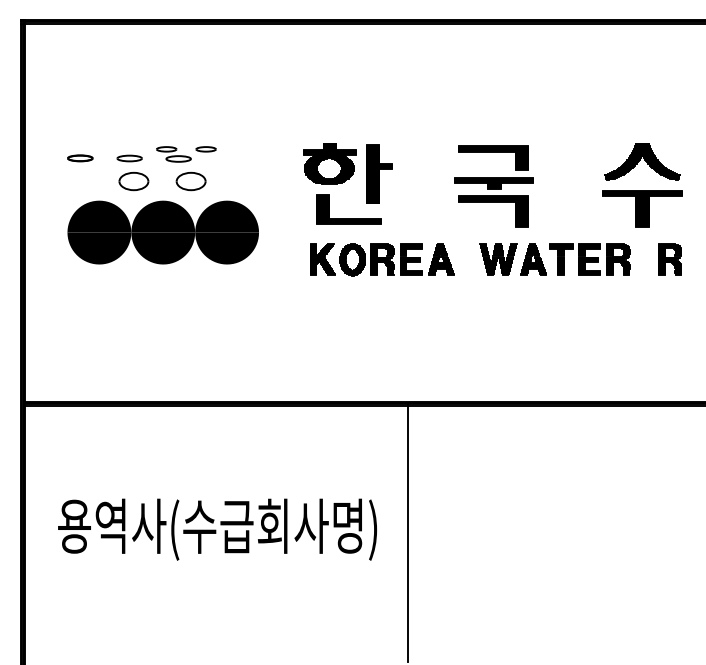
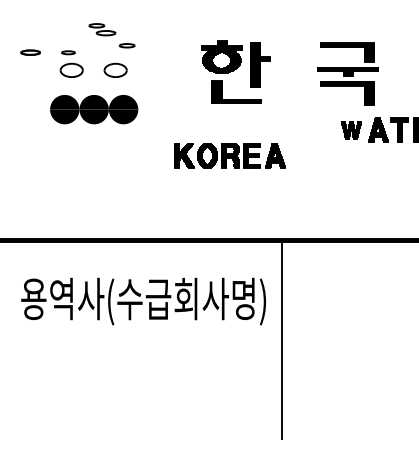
part: (173, 154) -> (102, 29), moved
part: (129, 158) -> (68, 52), size x0.7
part: (162, 232) -> (93, 109), size x0.6
part: (382, 259) -> (230, 155), moved
part: (498, 259) -> (351, 130), size x0.7
text: (217, 529) -> (143, 301), moved

